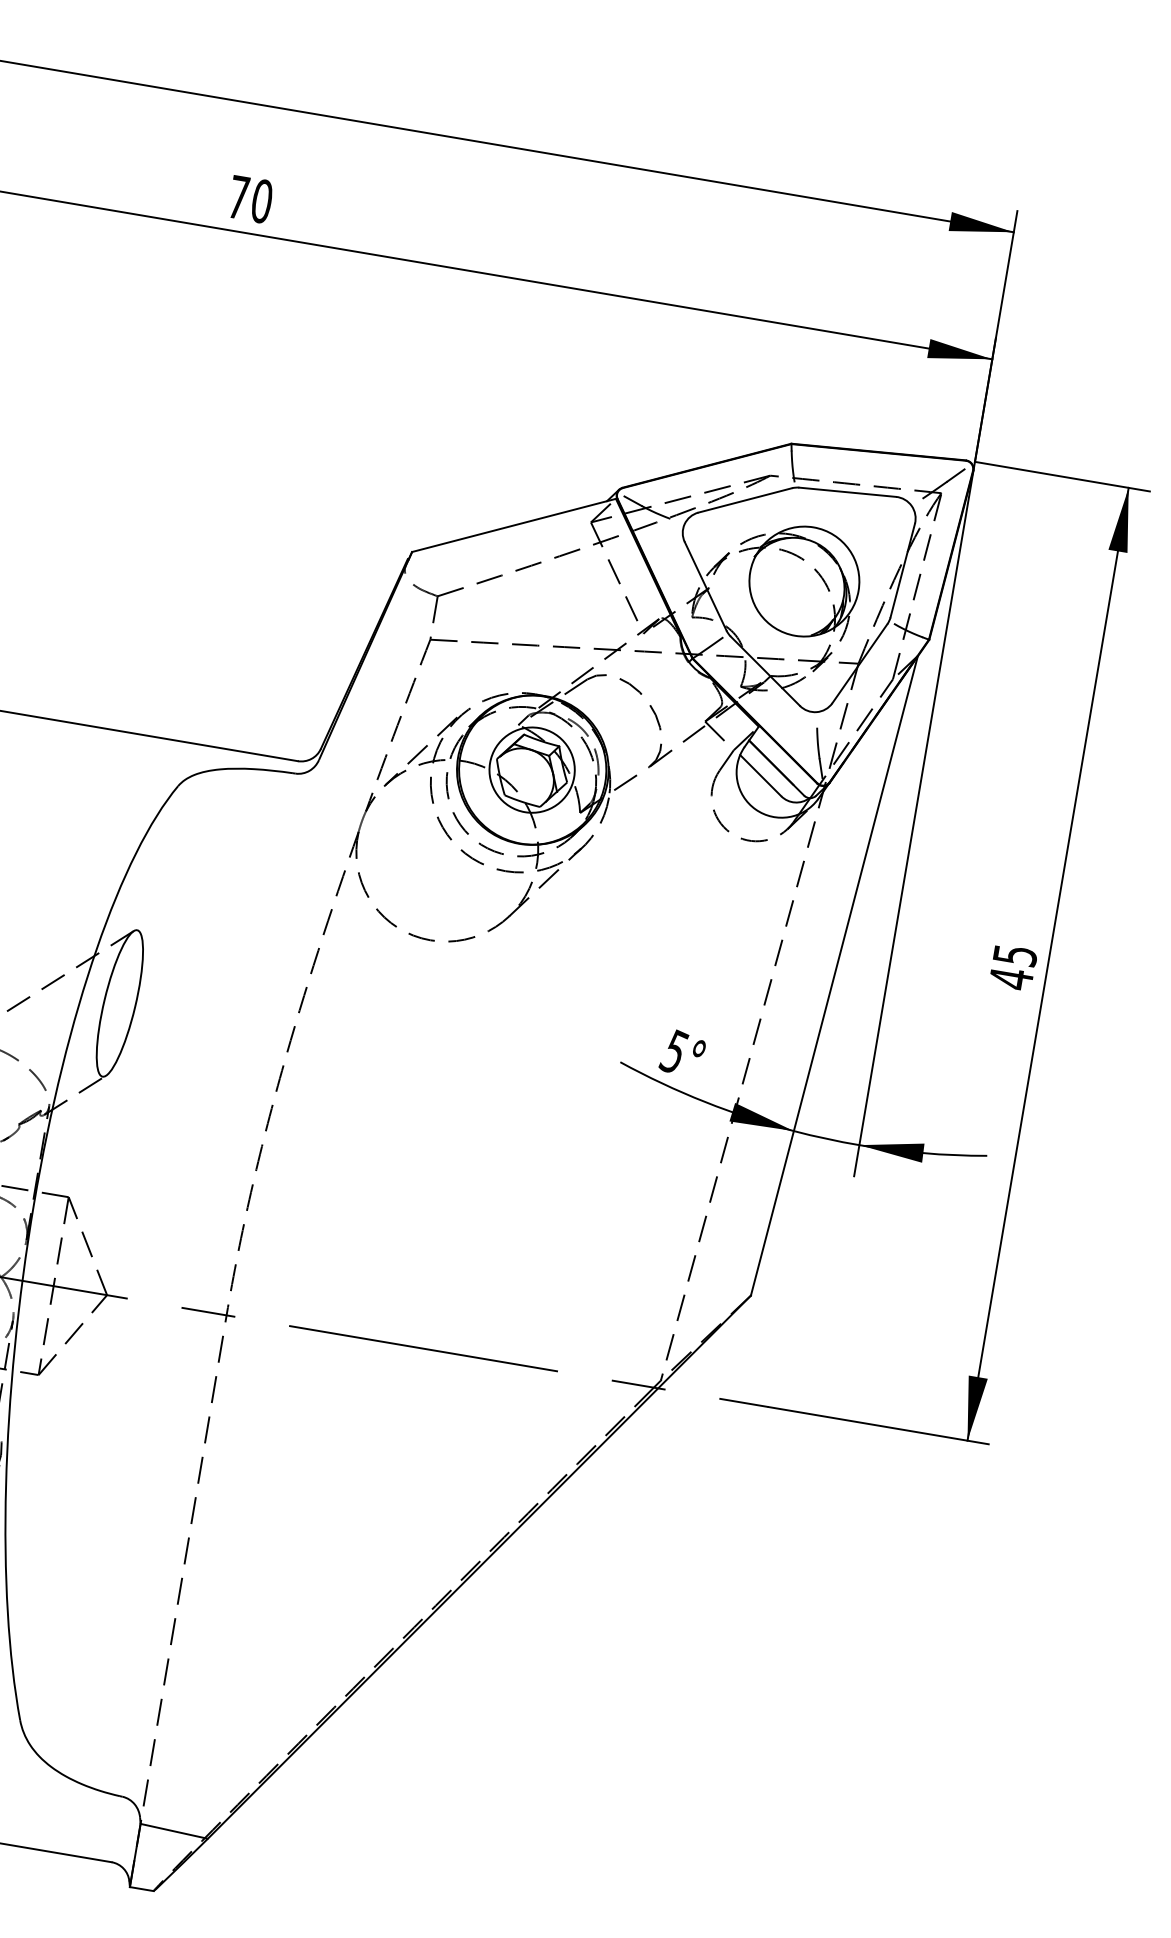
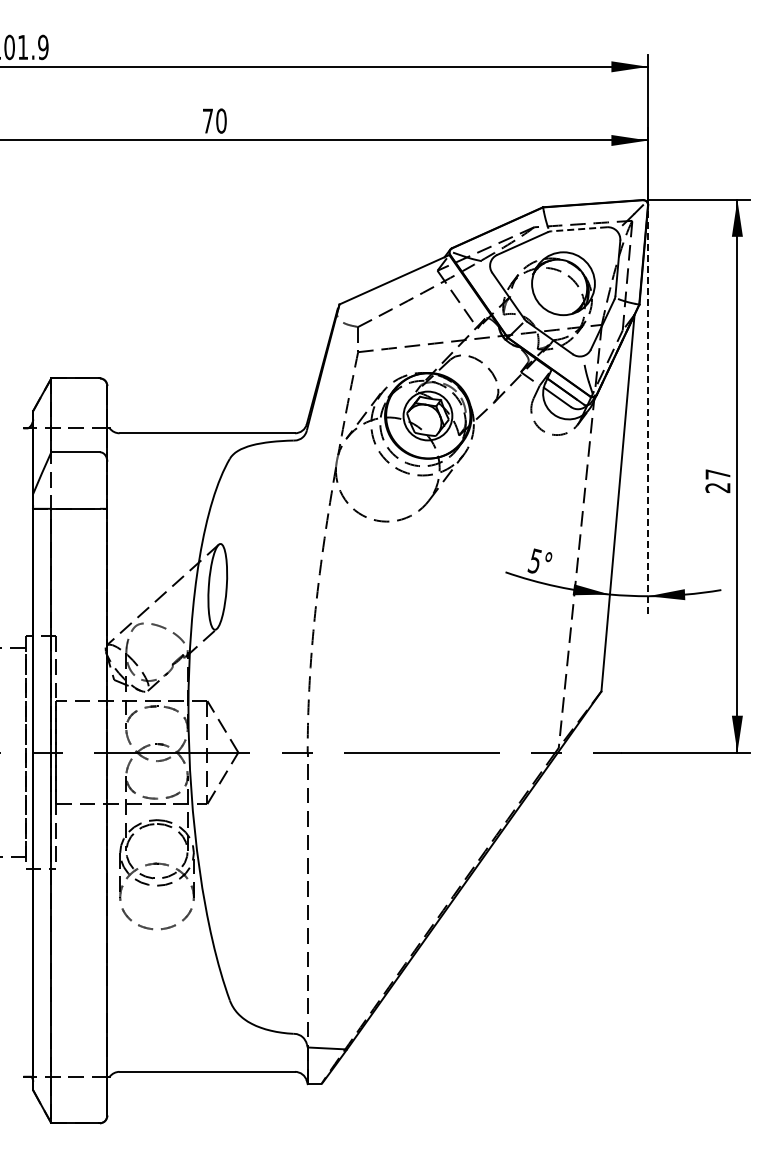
line: (847, 492) -> (579, 229), solid -> dashed
line: (914, 819) -> (648, 407), solid -> dashed
text: (1012, 967) -> (717, 481), 45 -> 27

